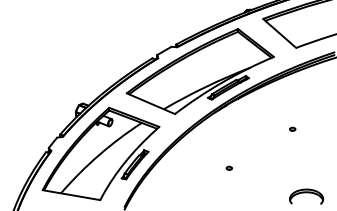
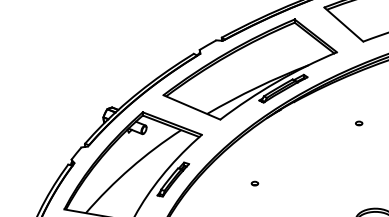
part: (292, 128) -> (358, 122), moved
part: (228, 167) -> (253, 182), moved

